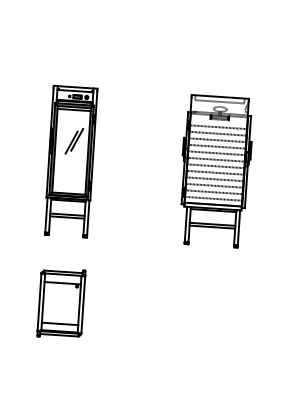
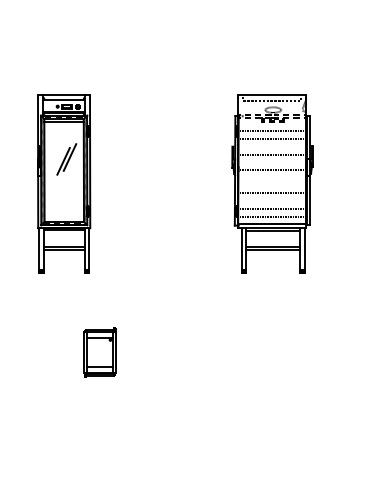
line: (217, 139) -> (272, 146), removed
line: (216, 153) -> (272, 162), removed
part: (71, 161) -> (64, 183), moved
line: (215, 165) -> (272, 177), removed
line: (215, 172) -> (272, 185), removed
line: (214, 186) -> (272, 201), removed
part: (60, 303) -> (99, 352), size x0.6

